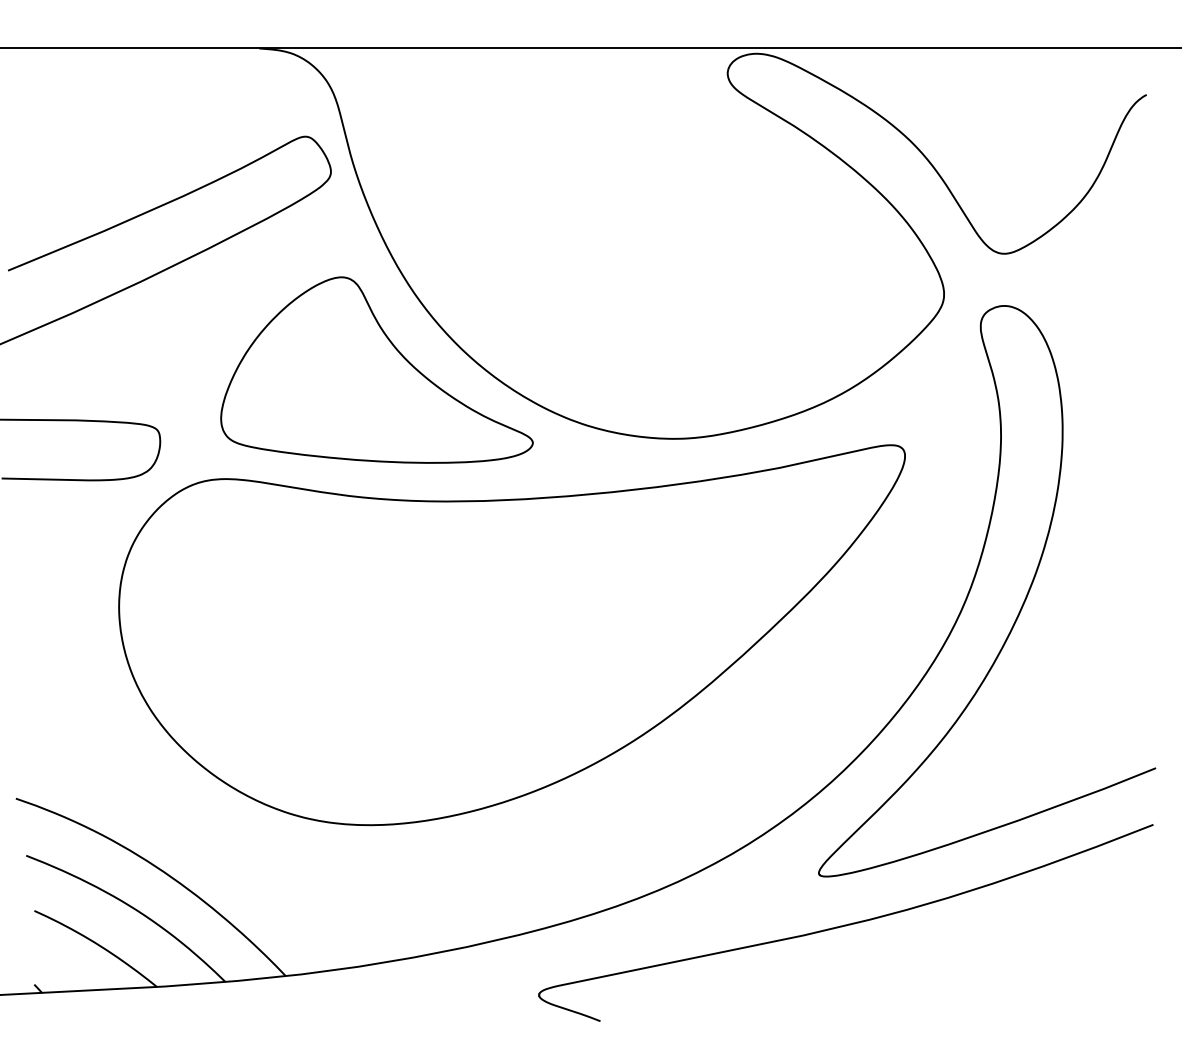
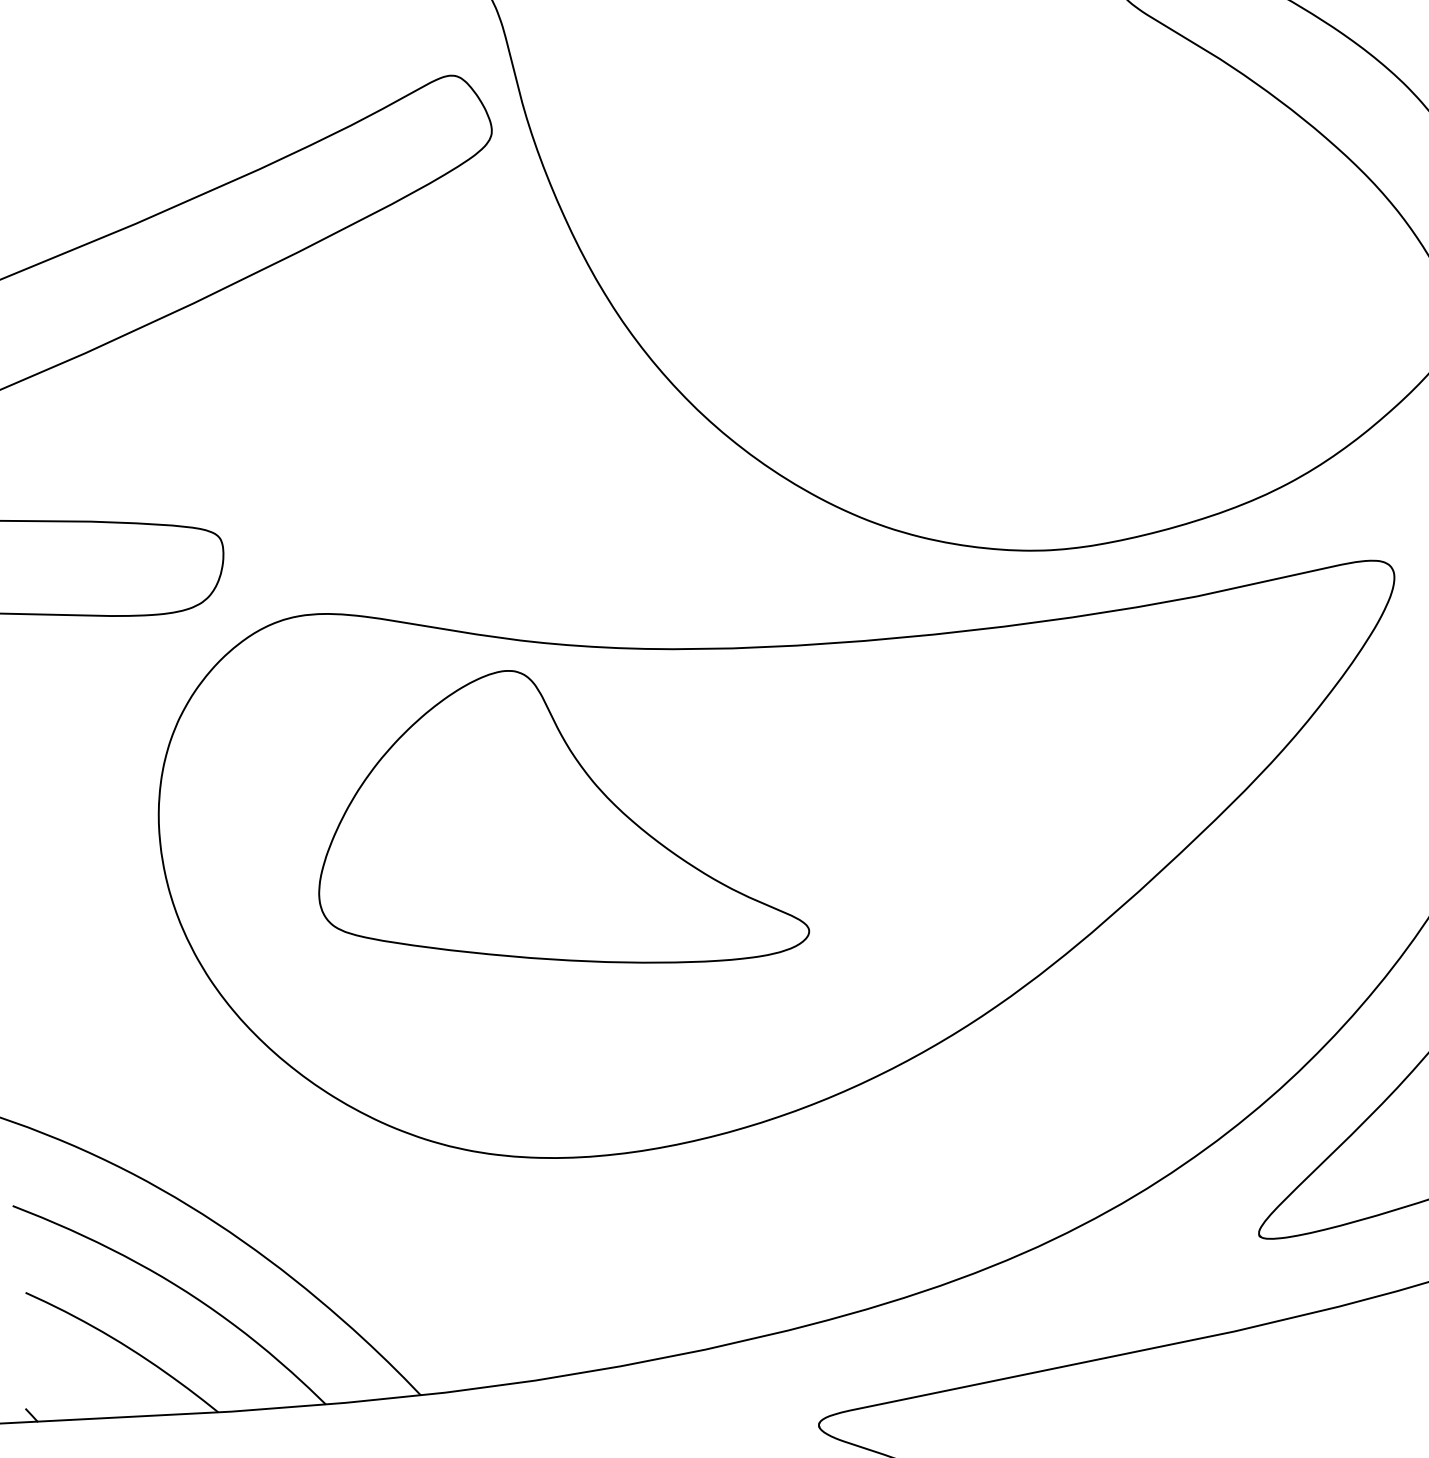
part: (376, 369) -> (563, 815), moved

